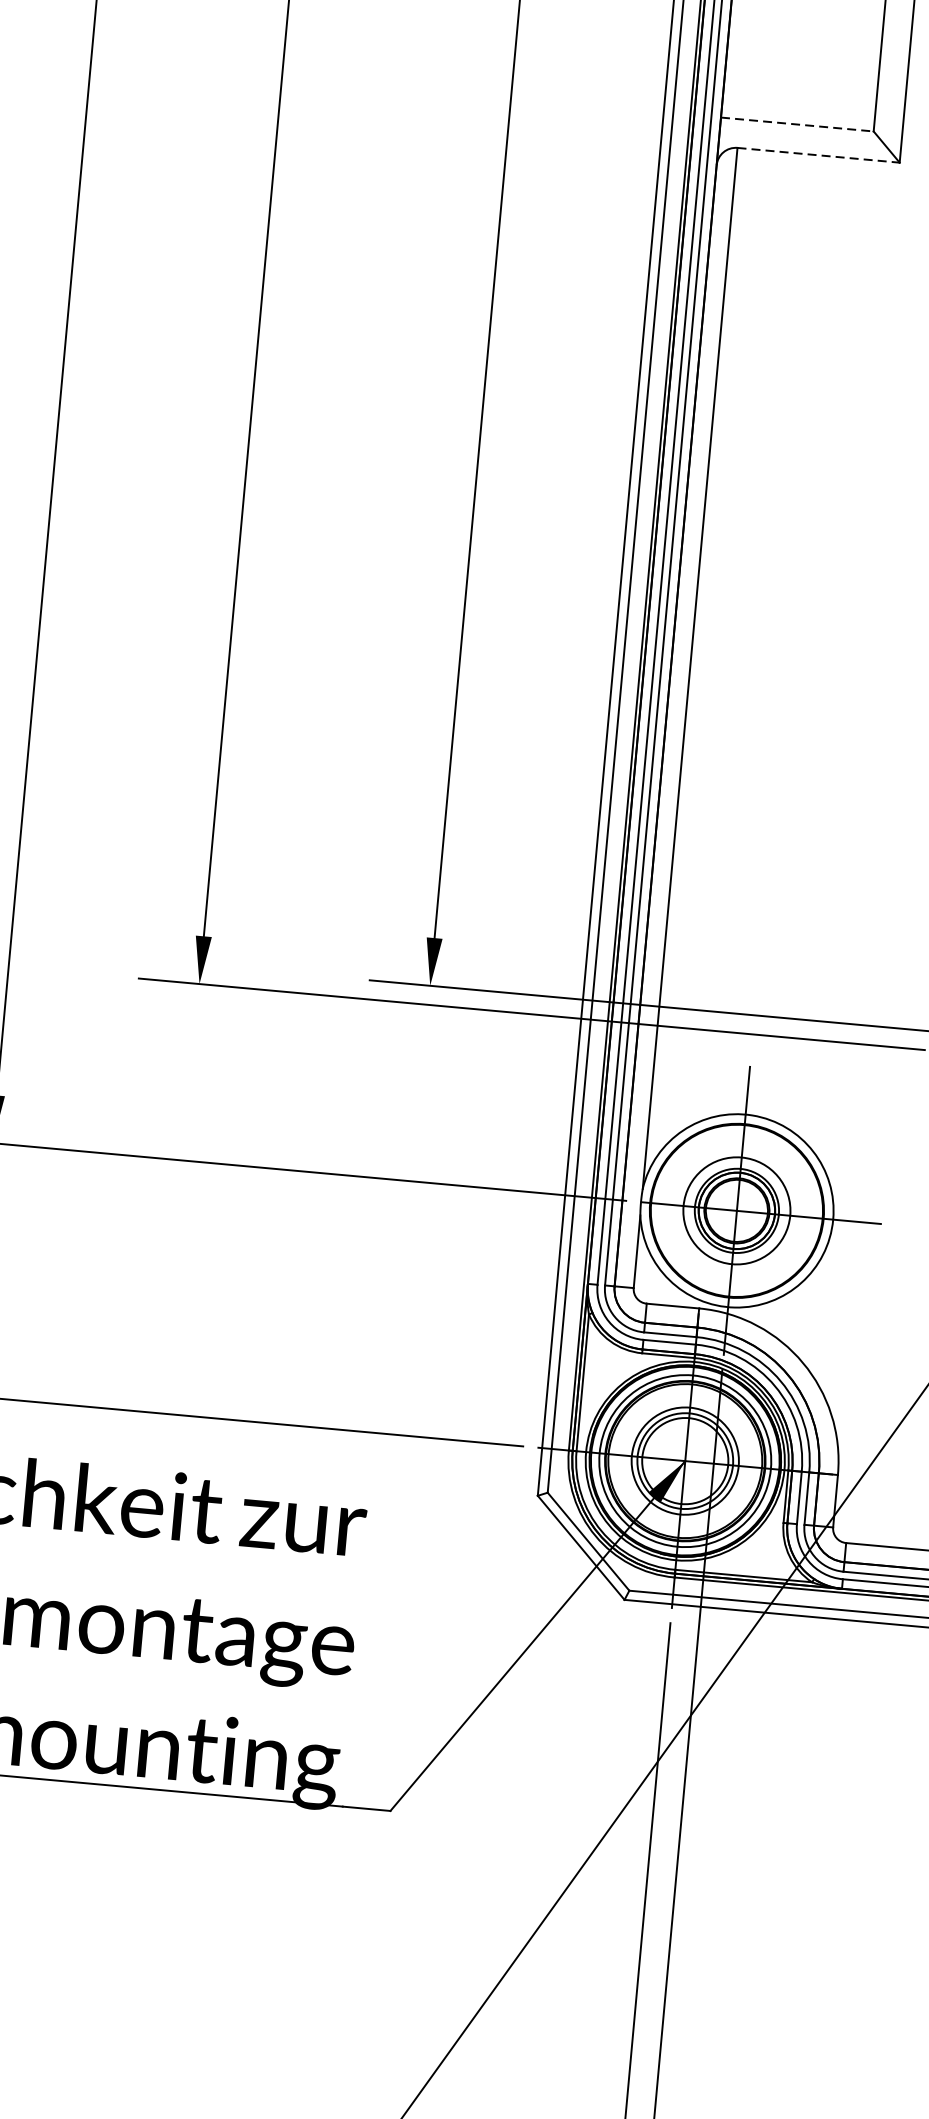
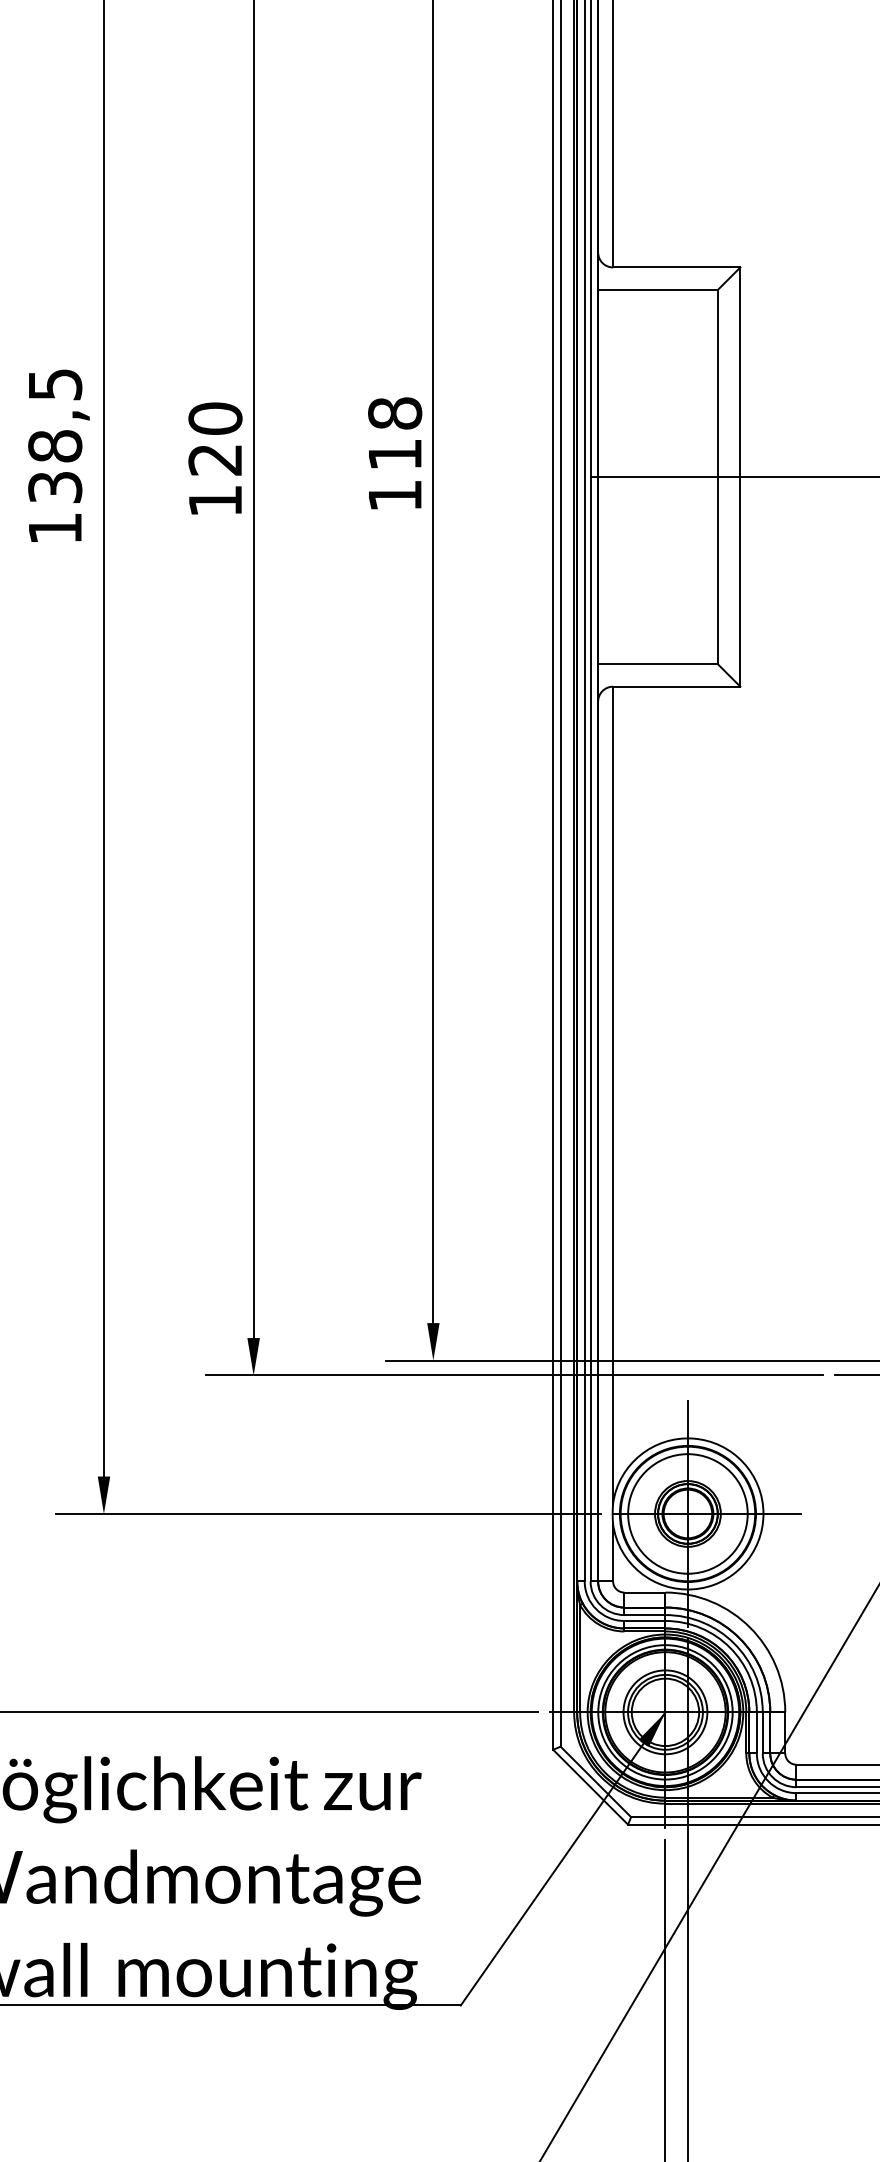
line: (797, 124) -> (658, 664), dashed -> solid
line: (818, 155) -> (676, 686), dashed -> solid
circle: (736, 1210) -> (687, 1513), size x1.43

